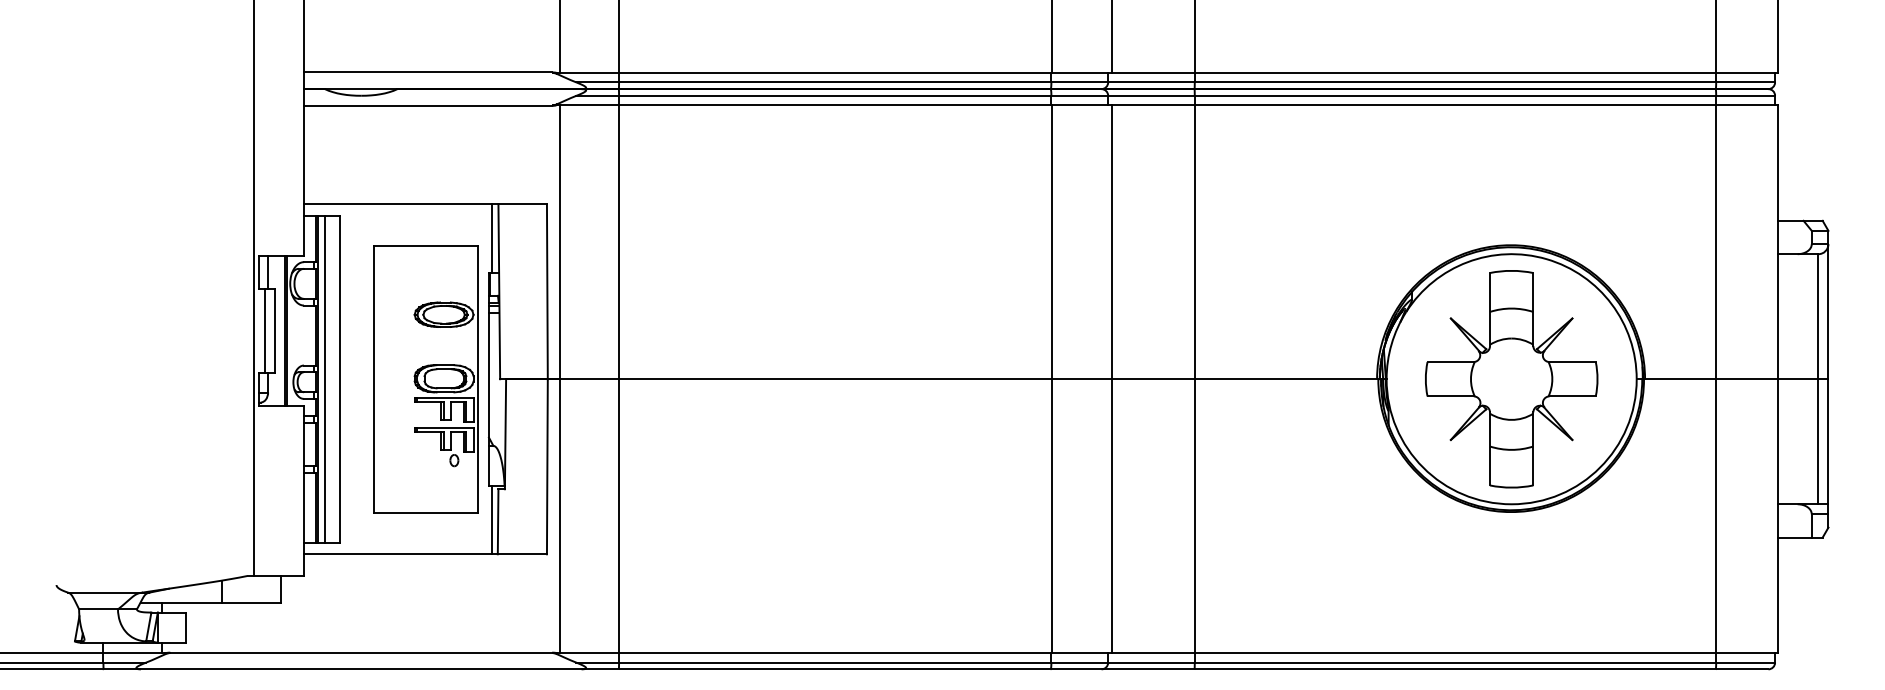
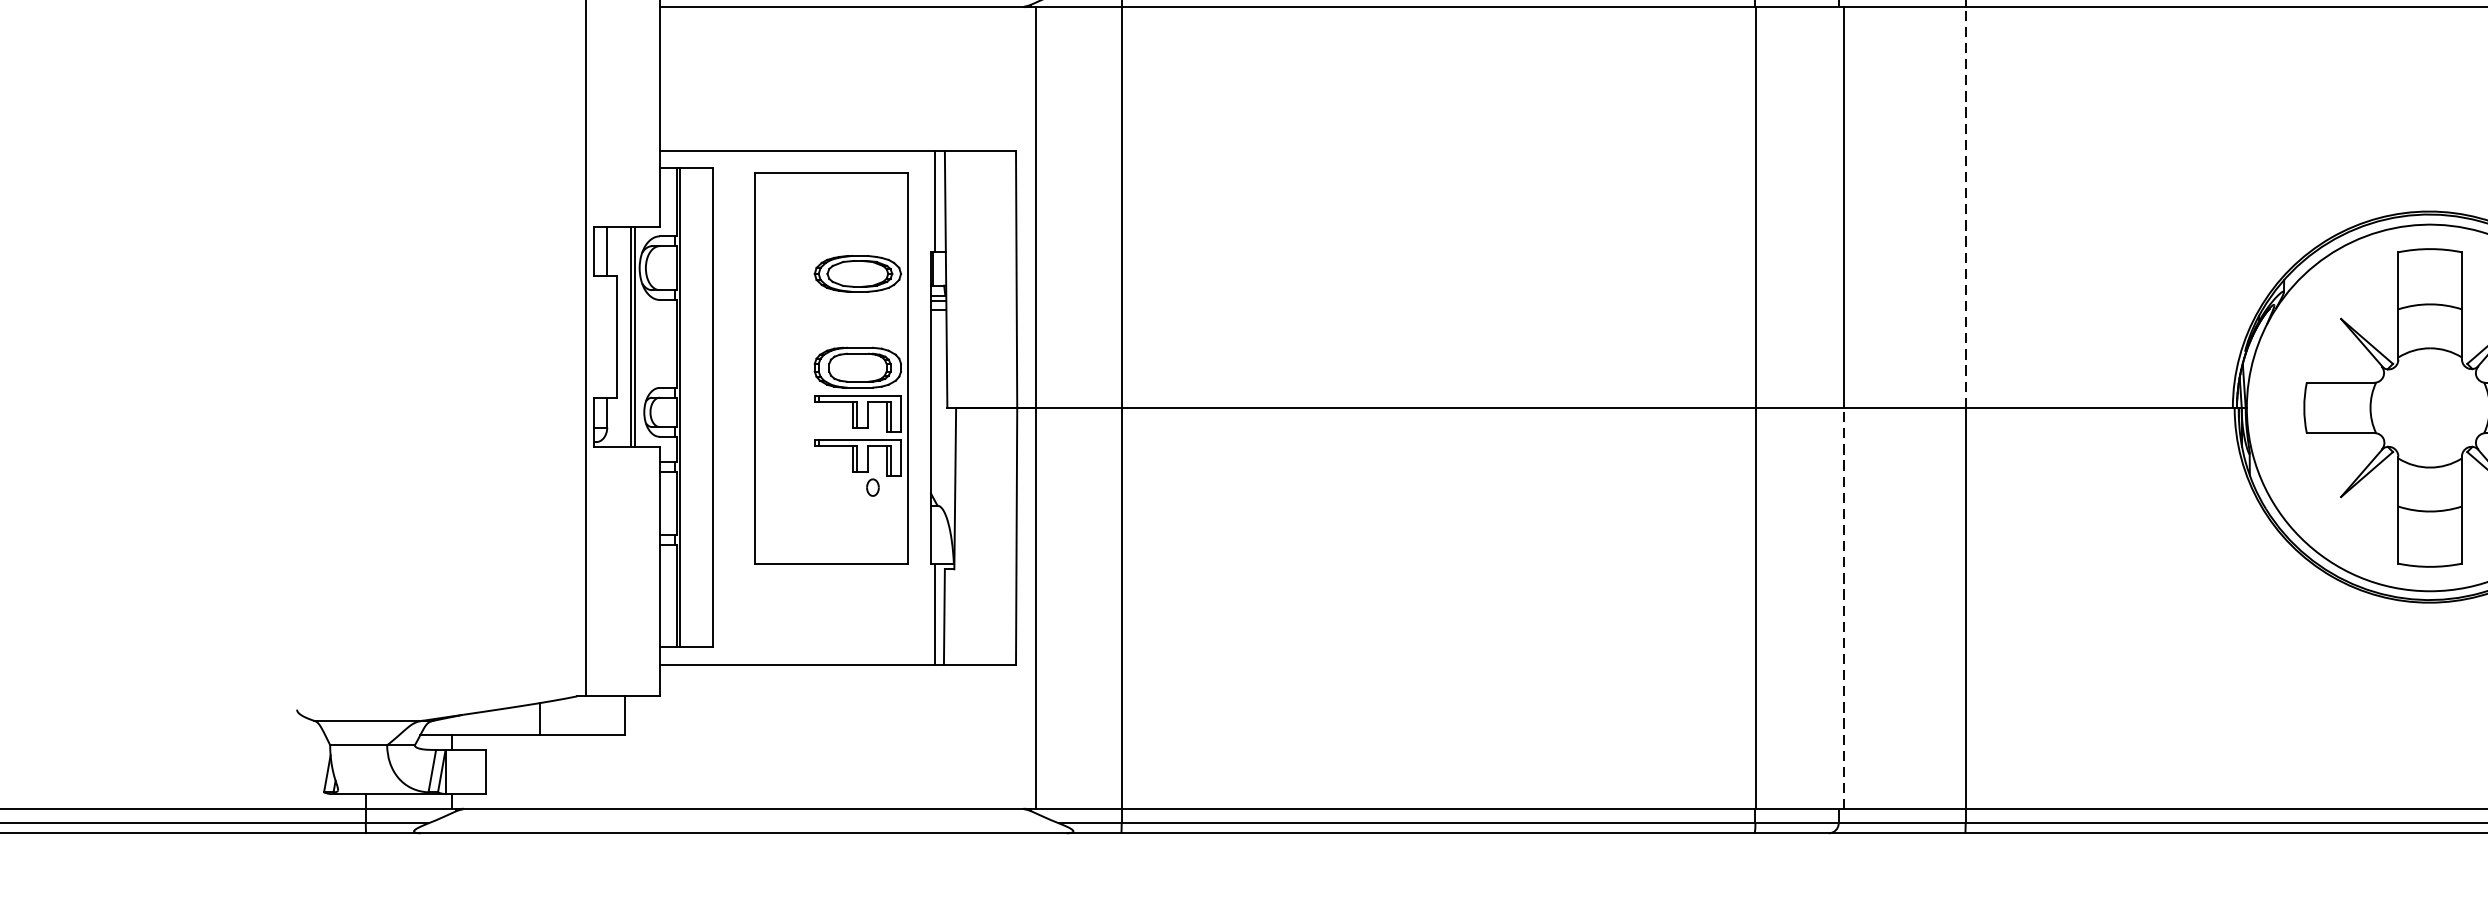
line: (1194, 242) -> (1965, 207), solid -> dashed
line: (264, 330) -> (601, 336), removed
line: (324, 378) -> (689, 406), removed
part: (425, 379) -> (830, 368), moved
line: (1111, 516) -> (1843, 609), solid -> dashed

